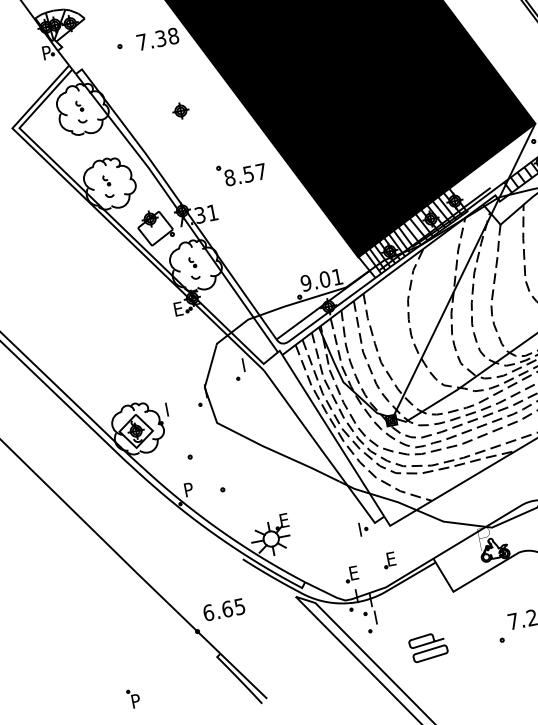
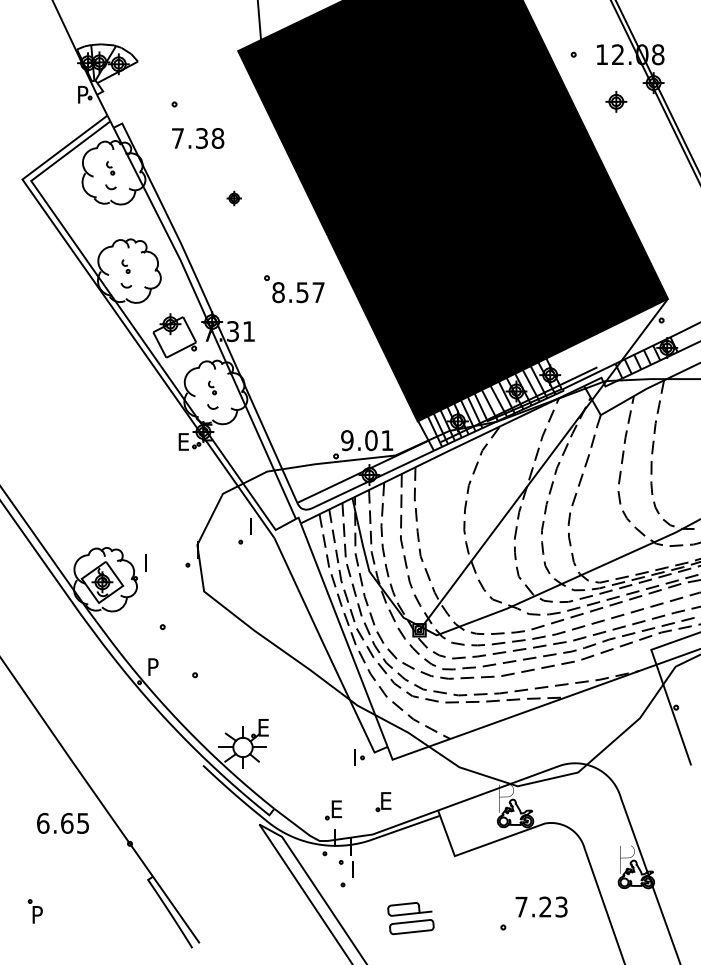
text: (158, 39) -> (198, 138), moved
part: (181, 110) -> (234, 198), size x0.7
text: (223, 609) -> (62, 823), moved

